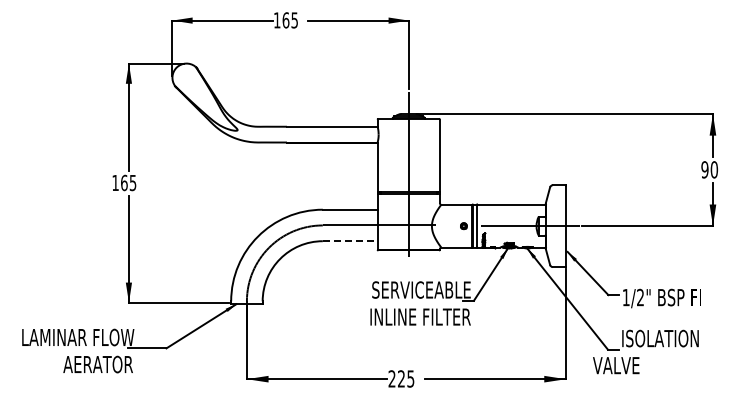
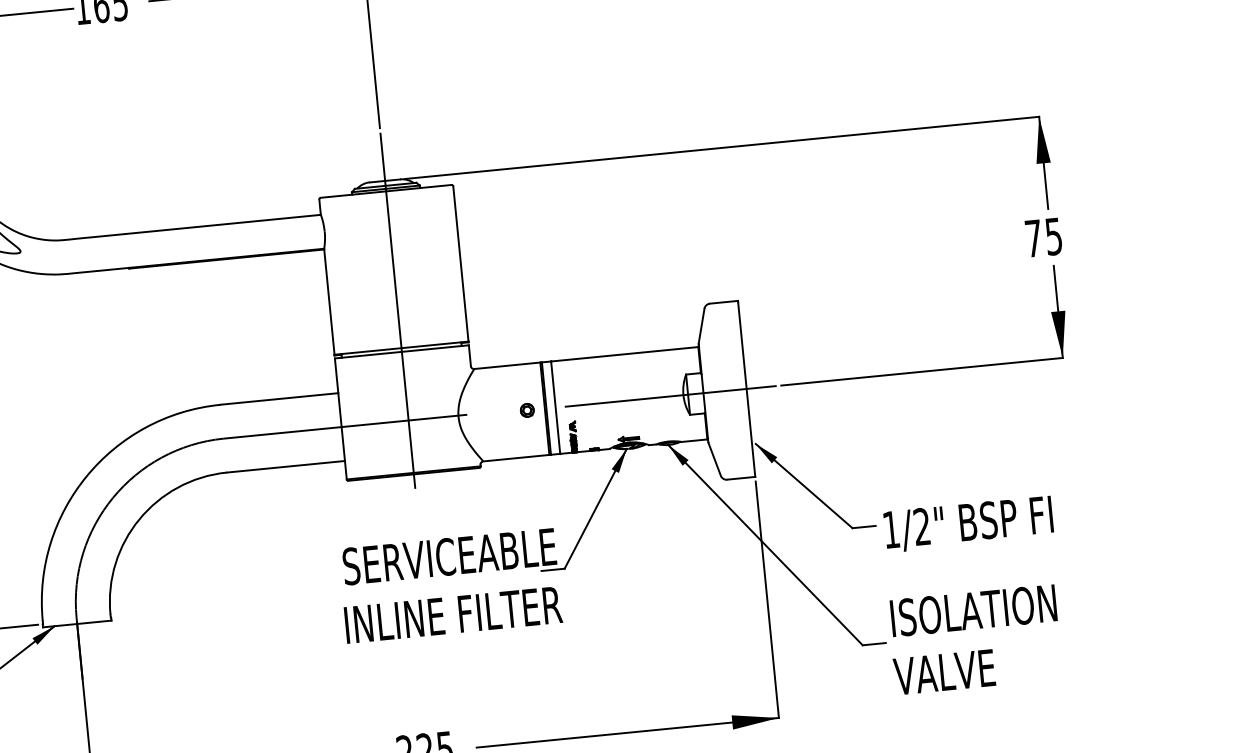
text: (709, 169) -> (1043, 236), 90 -> 75
line: (350, 241) -> (286, 467), dashed -> solid
text: (616, 365) -> (944, 671), moved

